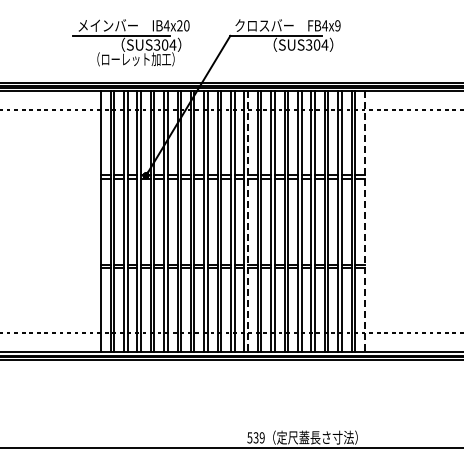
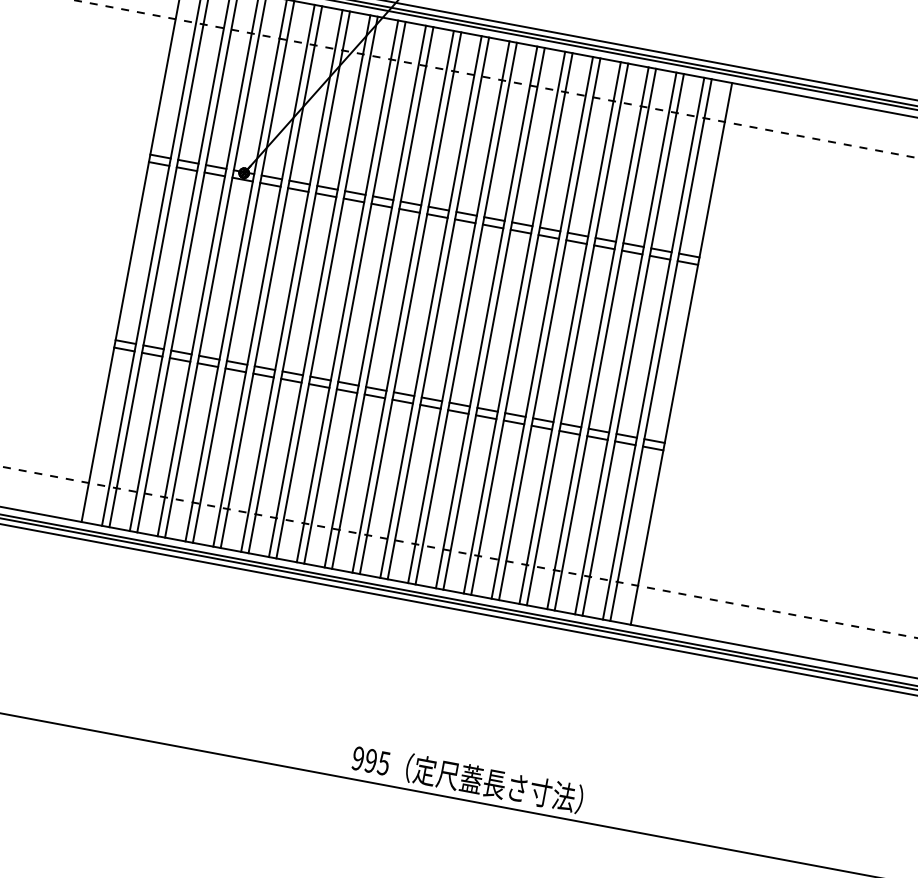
line: (248, 222) -> (439, 310), dashed -> solid
line: (364, 222) -> (680, 355), dashed -> solid
text: (255, 437) -> (369, 760), 539 -> 995

